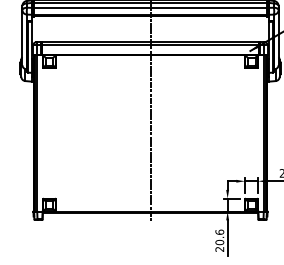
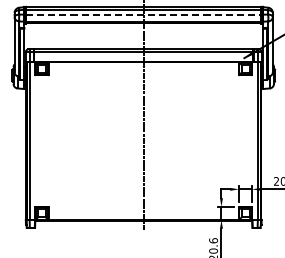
line: (150, 7) -> (143, 14), solid -> dashed

